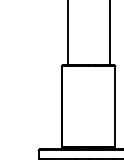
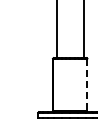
line: (115, 106) -> (87, 84), solid -> dashed

